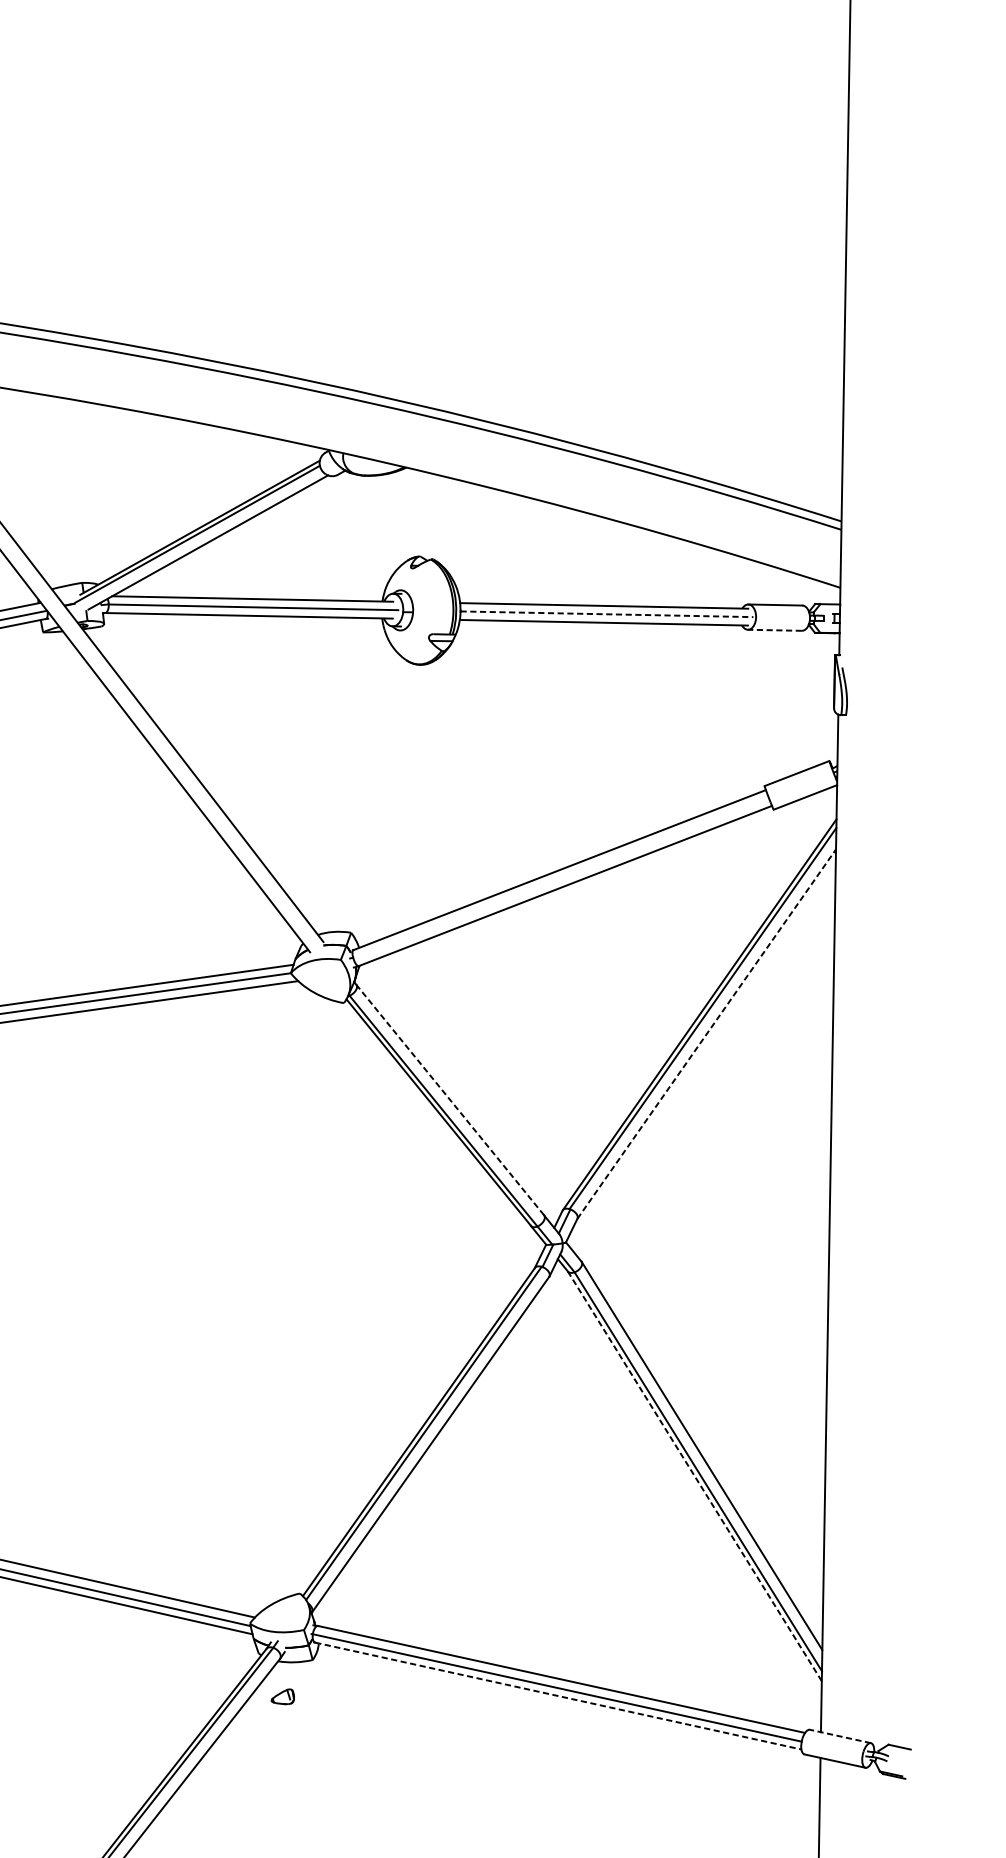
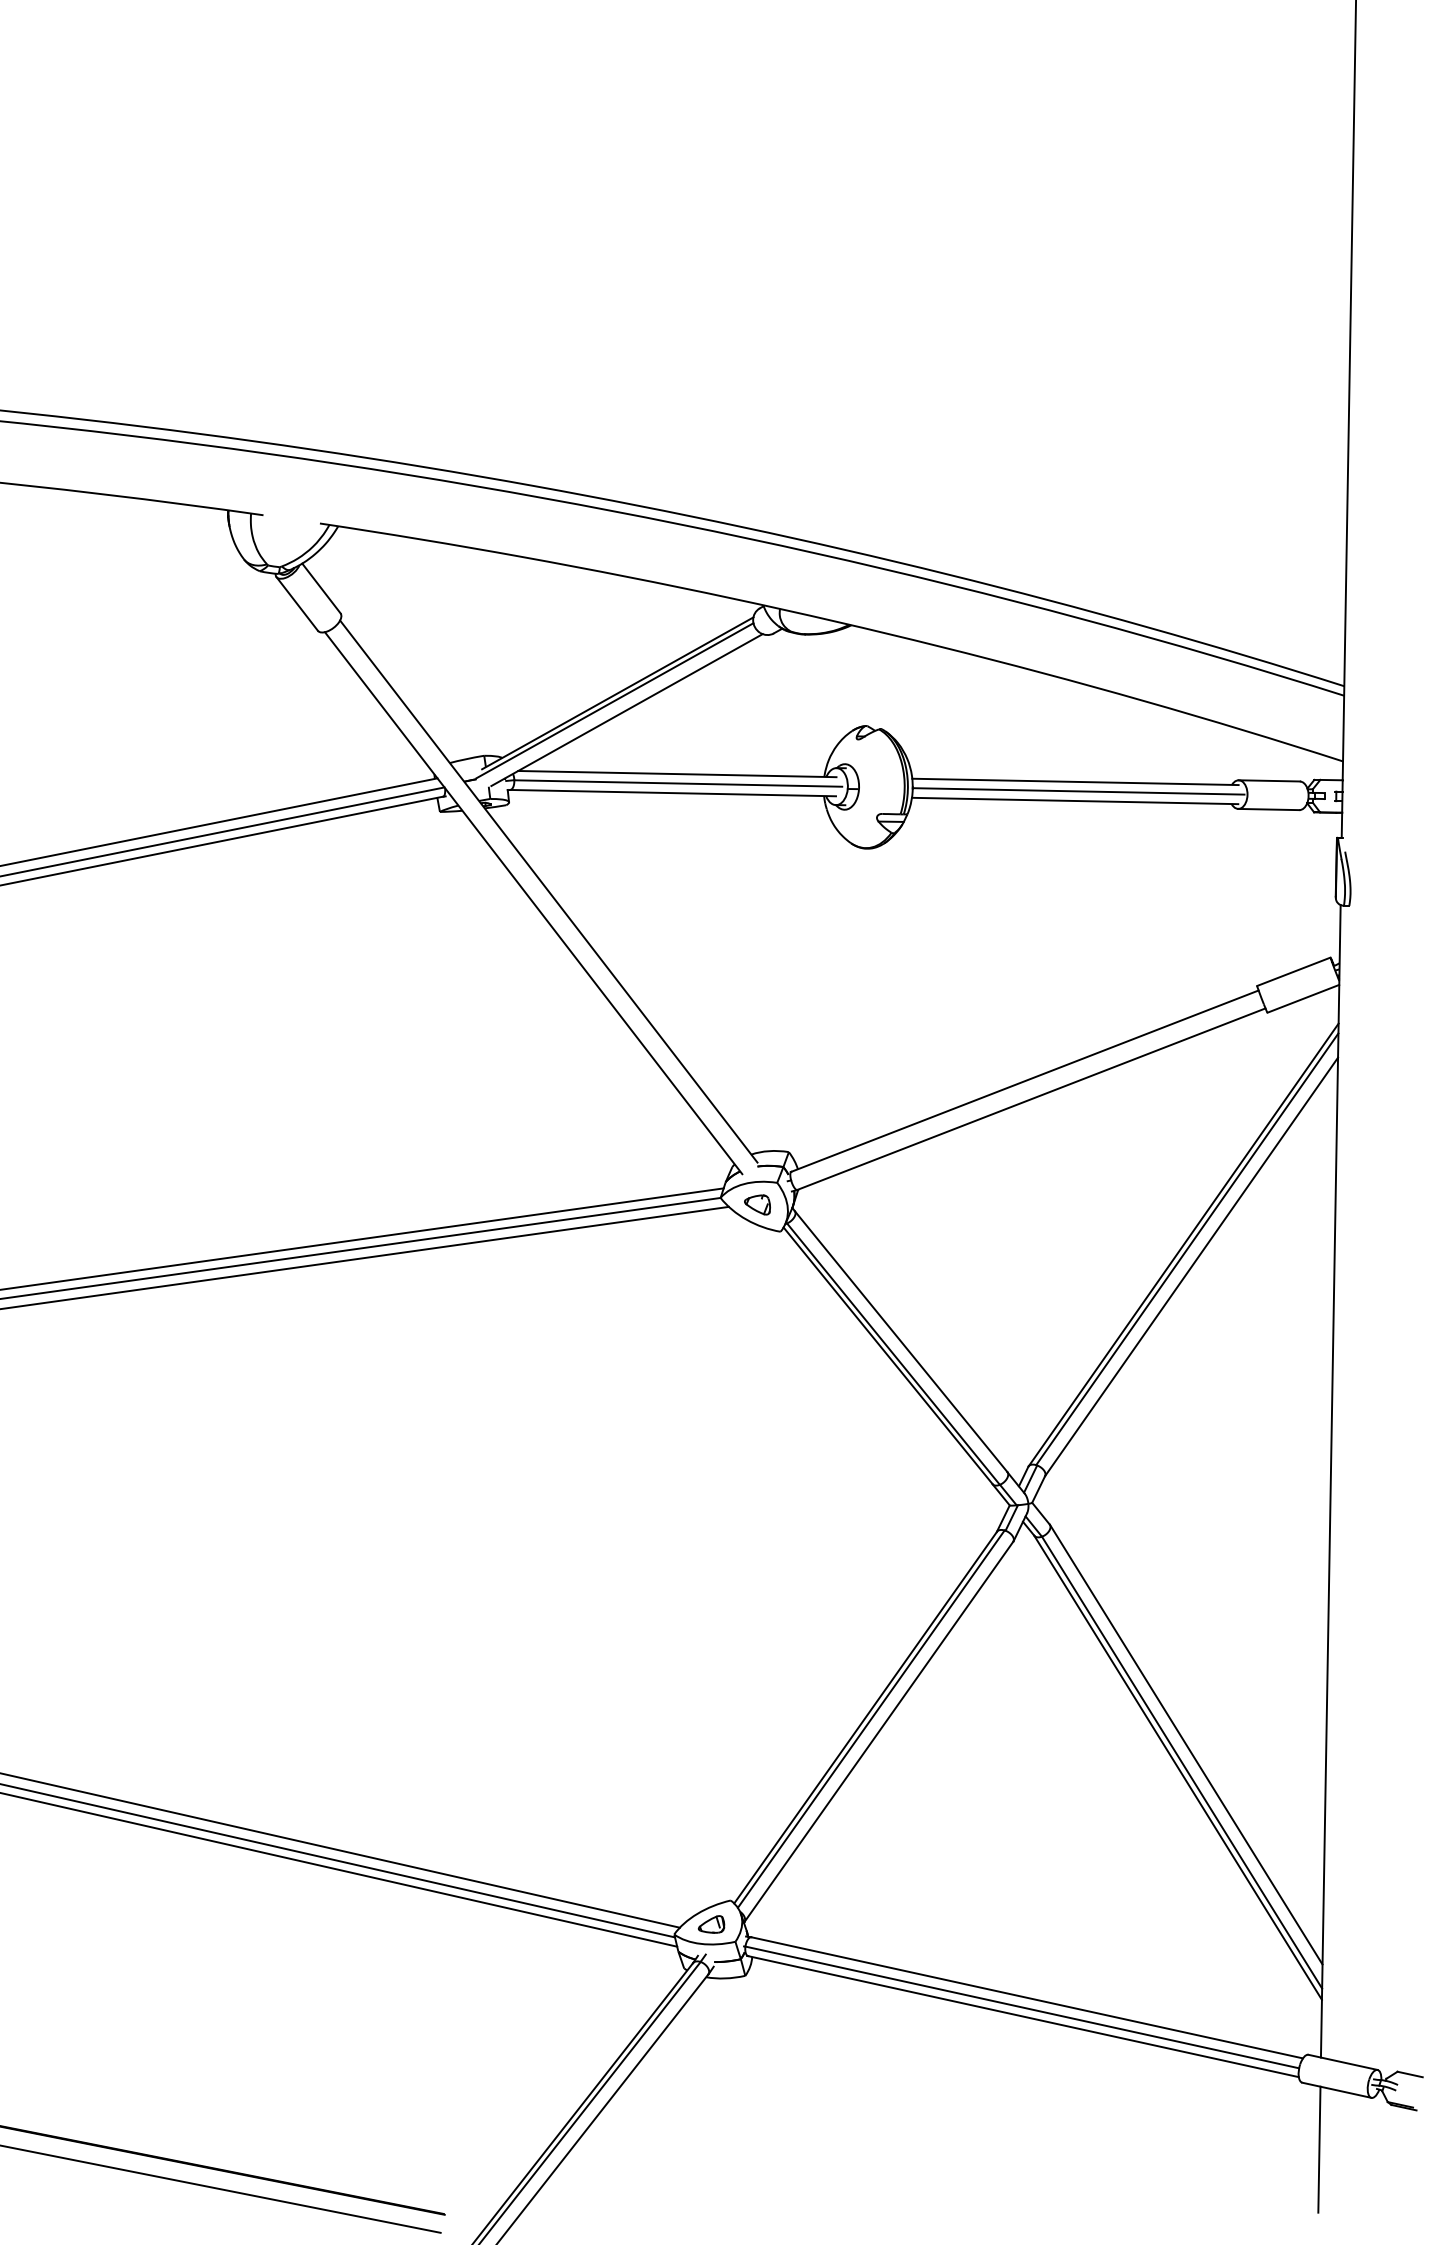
line: (606, 614) -> (1078, 791), dashed -> solid
line: (774, 630) -> (1268, 809), dashed -> solid
part: (323, 979) -> (757, 1204), added
line: (706, 1033) -> (1191, 1266), dashed -> solid
line: (449, 1099) -> (900, 1341), dashed -> solid
line: (695, 1476) -> (1178, 1768), dashed -> solid
line: (558, 1695) -> (1023, 2016), dashed -> solid
part: (282, 1696) -> (711, 1924), moved
line: (839, 1736) -> (1342, 2062), dashed -> solid

